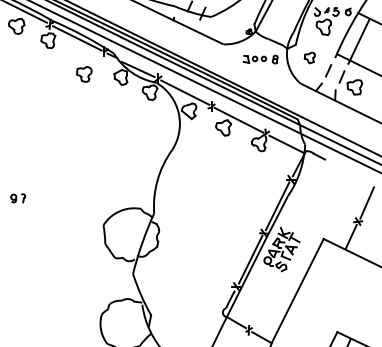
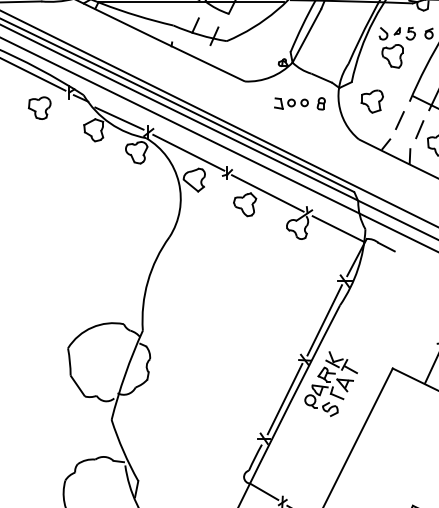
part: (309, 57) -> (371, 100), size x1.43
part: (84, 74) -> (40, 108), moved

